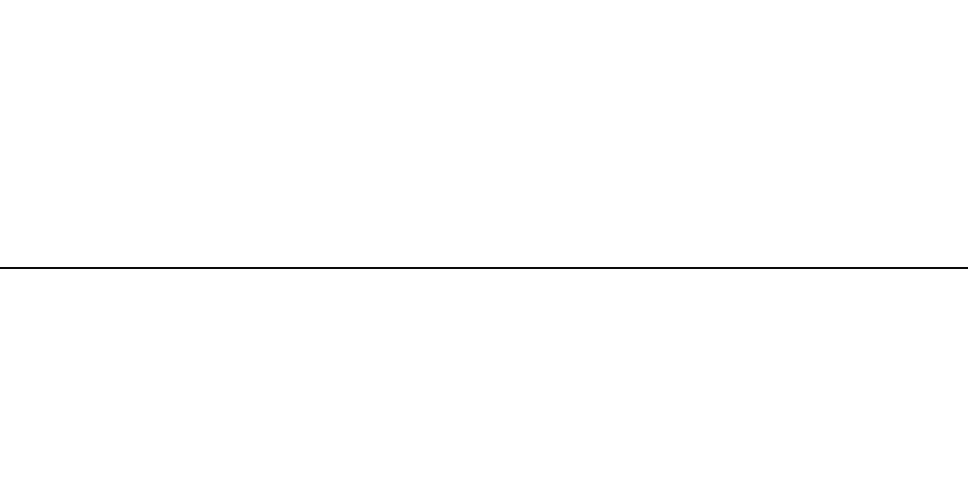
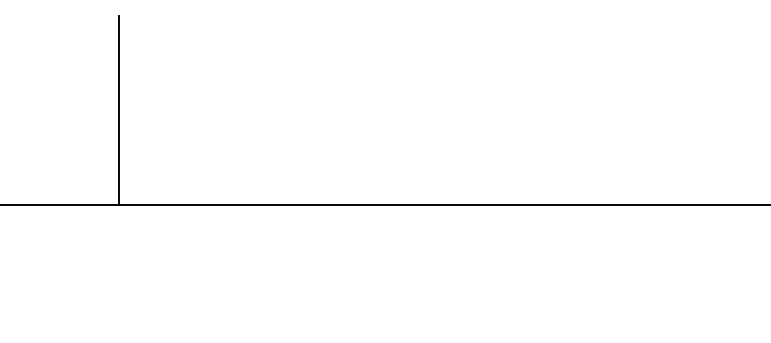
line: (87, 153) -> (119, 109), added

